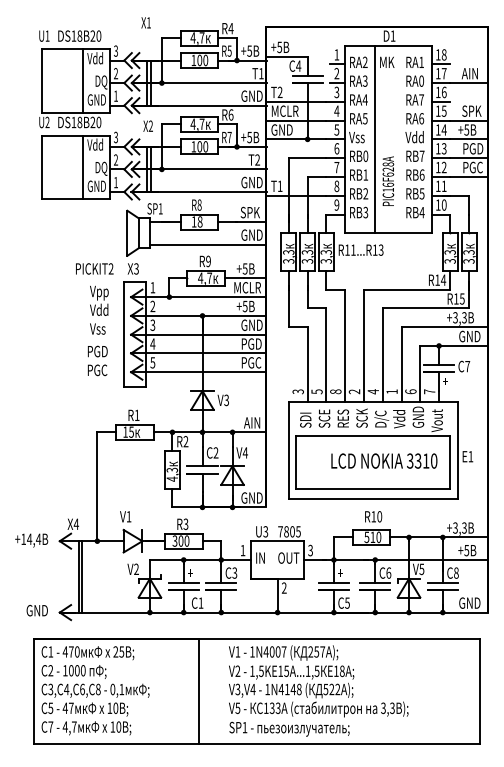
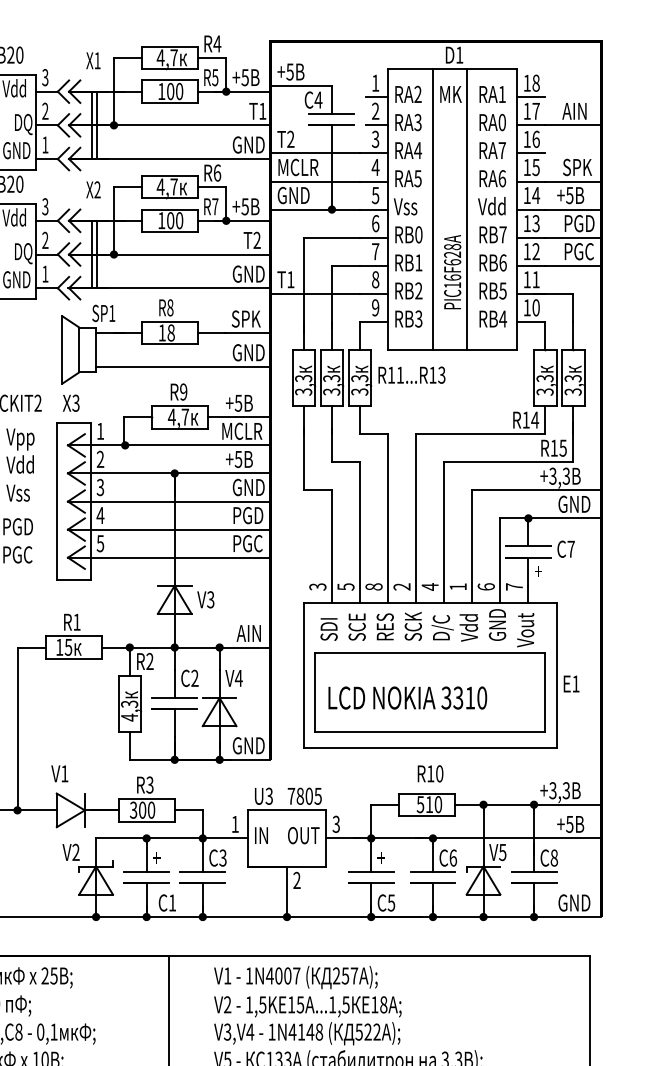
text: (145, 22) -> (92, 60), moved
line: (397, 139) -> (466, 209), added
text: (384, 460) -> (407, 697), moved

